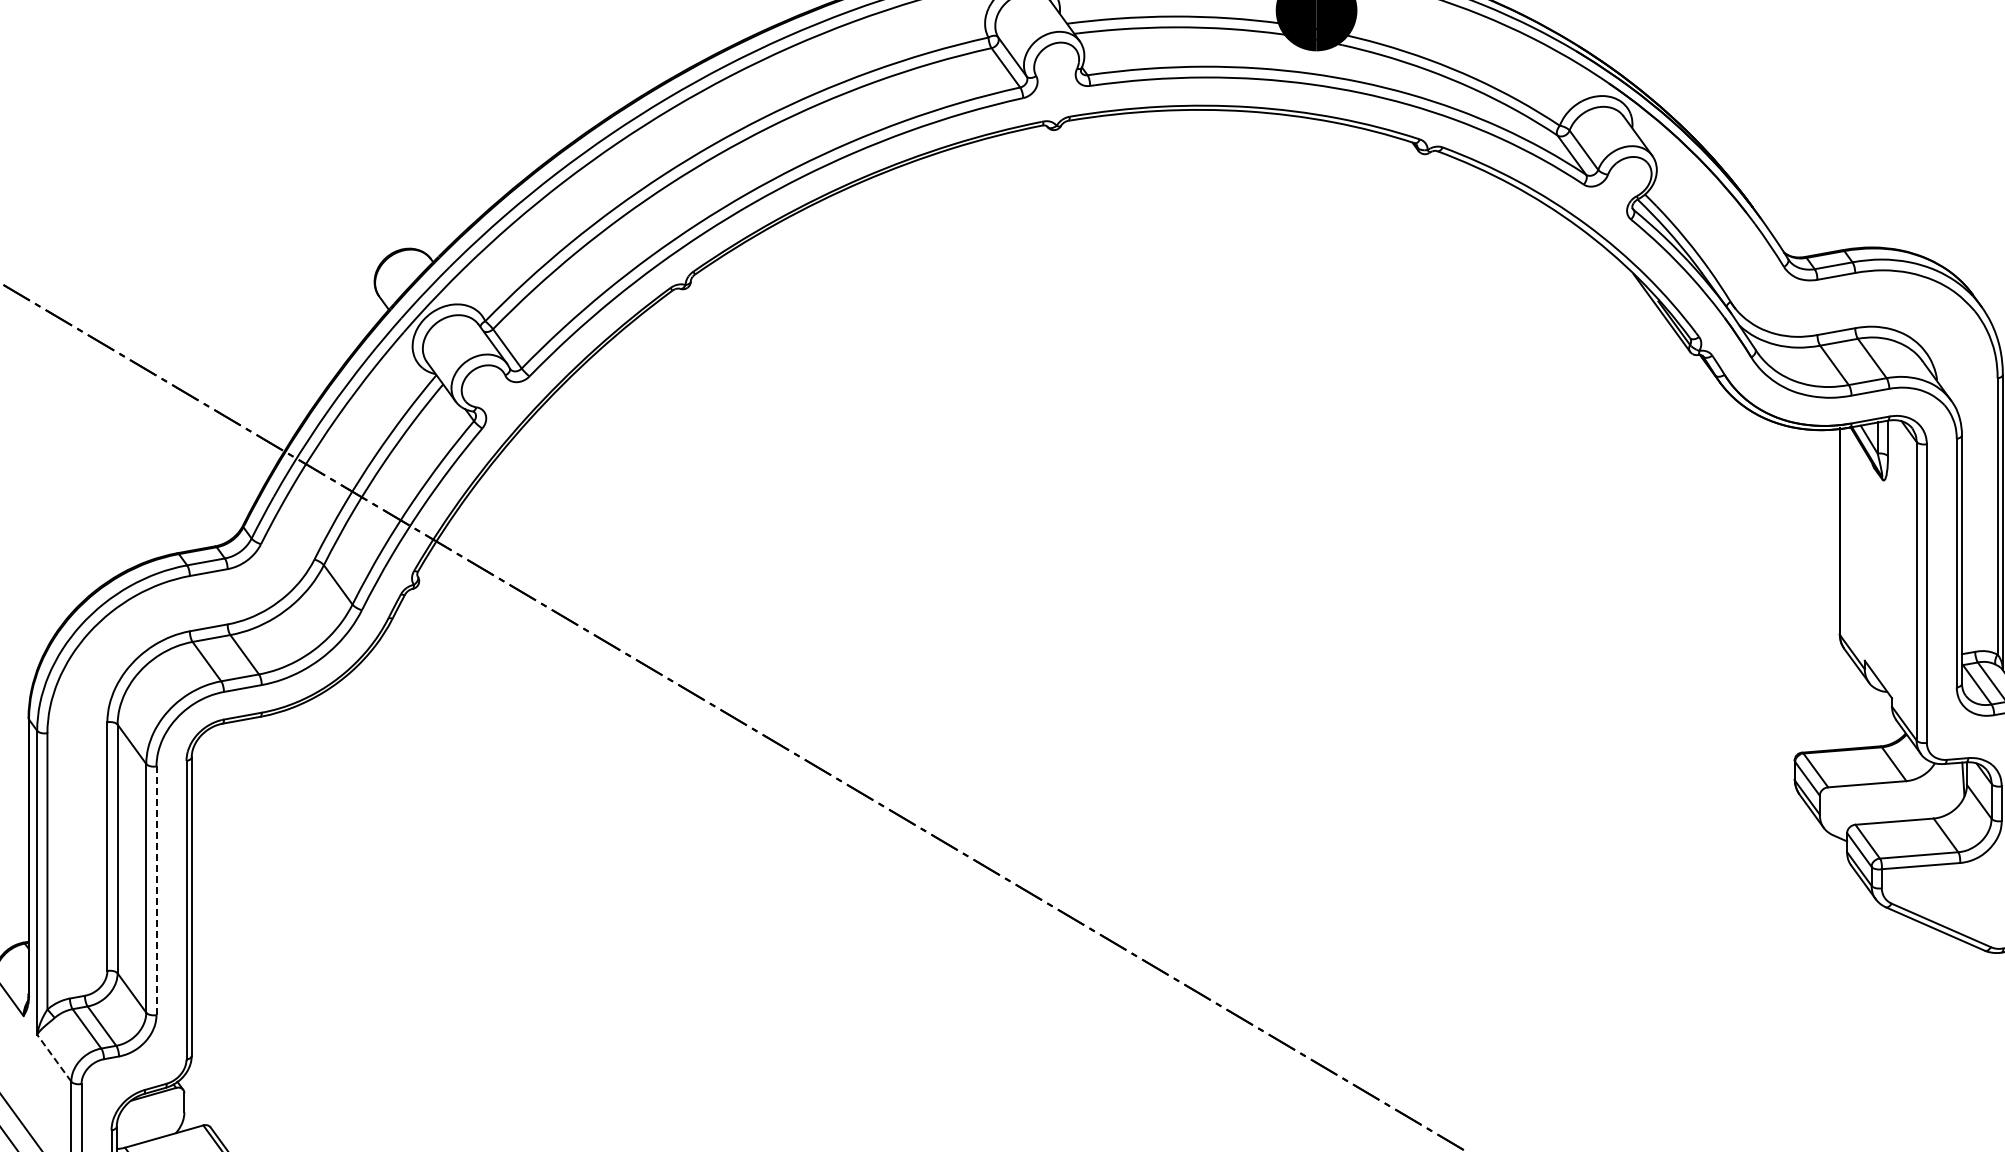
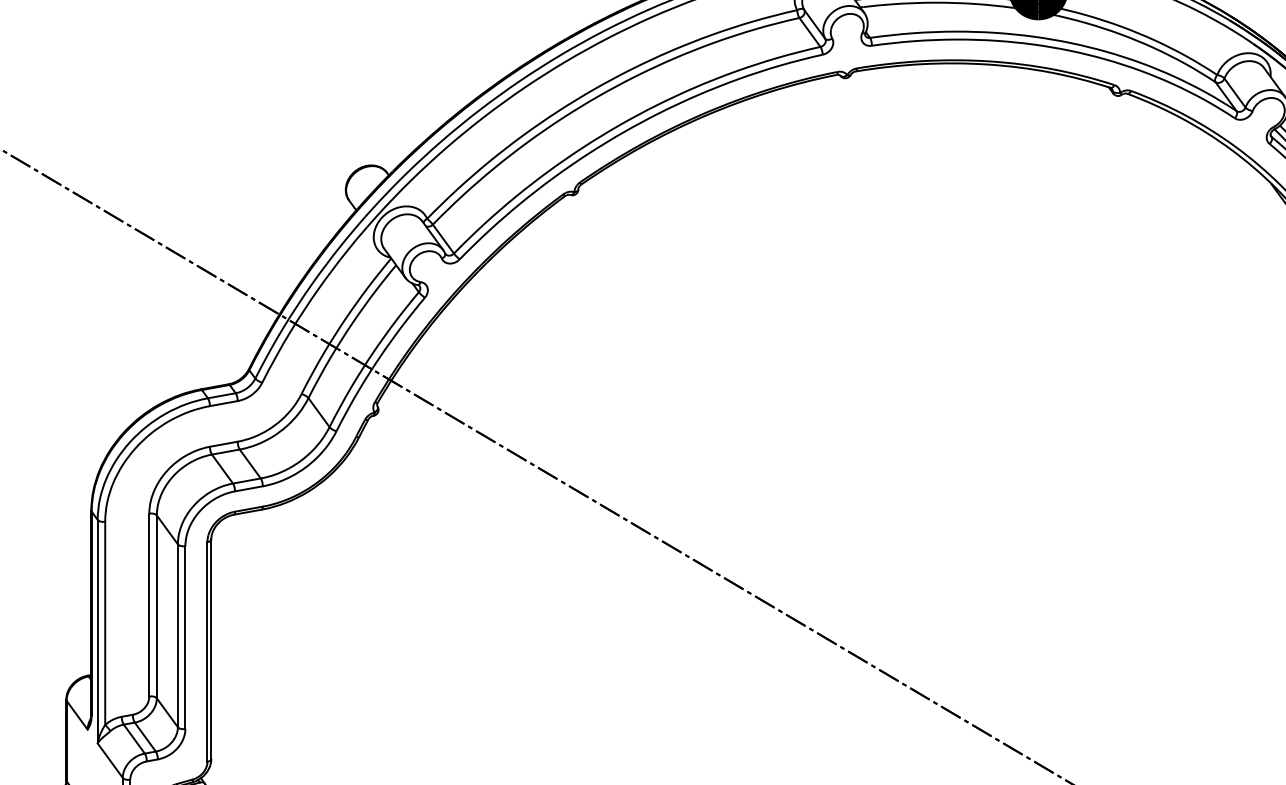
line: (156, 891) -> (185, 638), dashed -> solid
line: (54, 1058) -> (110, 760), dashed -> solid

